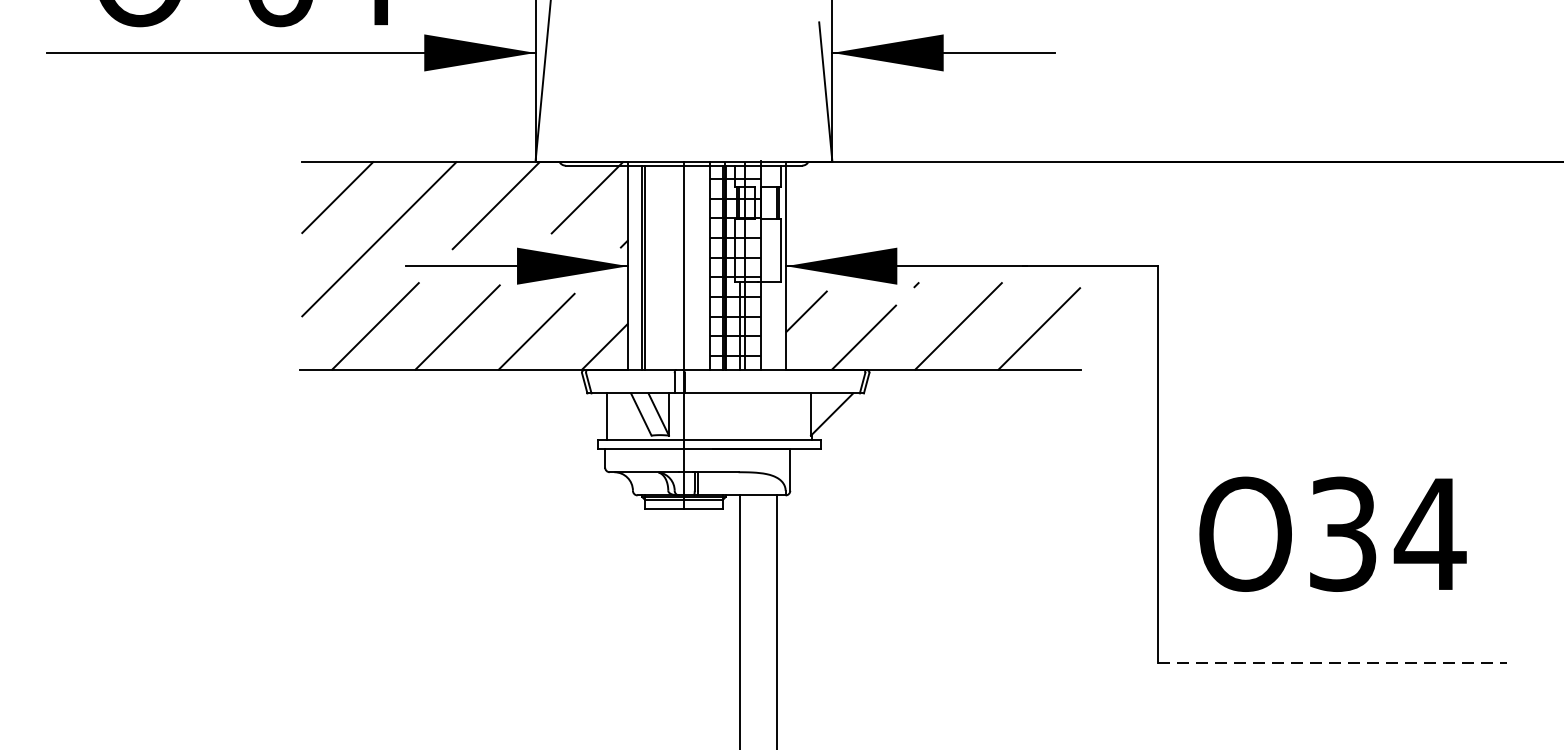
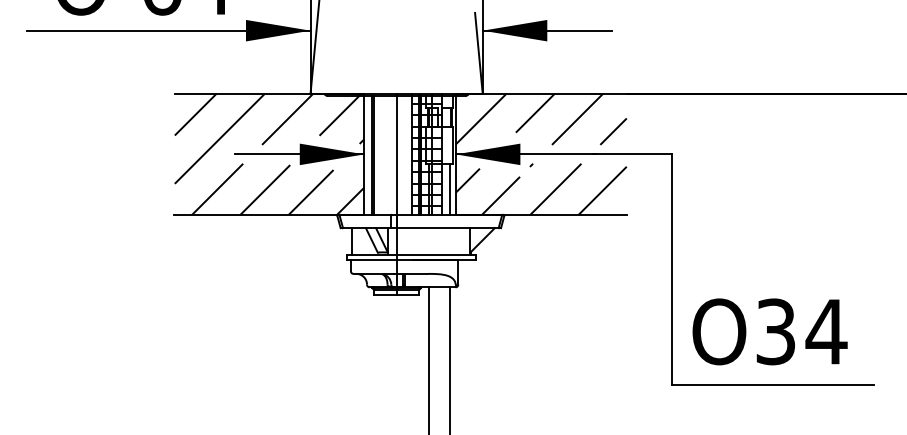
hatch: (931, 204) -> (540, 118), added
line: (776, 325) -> (450, 188), added
text: (1331, 533) -> (769, 331), moved
line: (1333, 662) -> (773, 384), dashed -> solid

